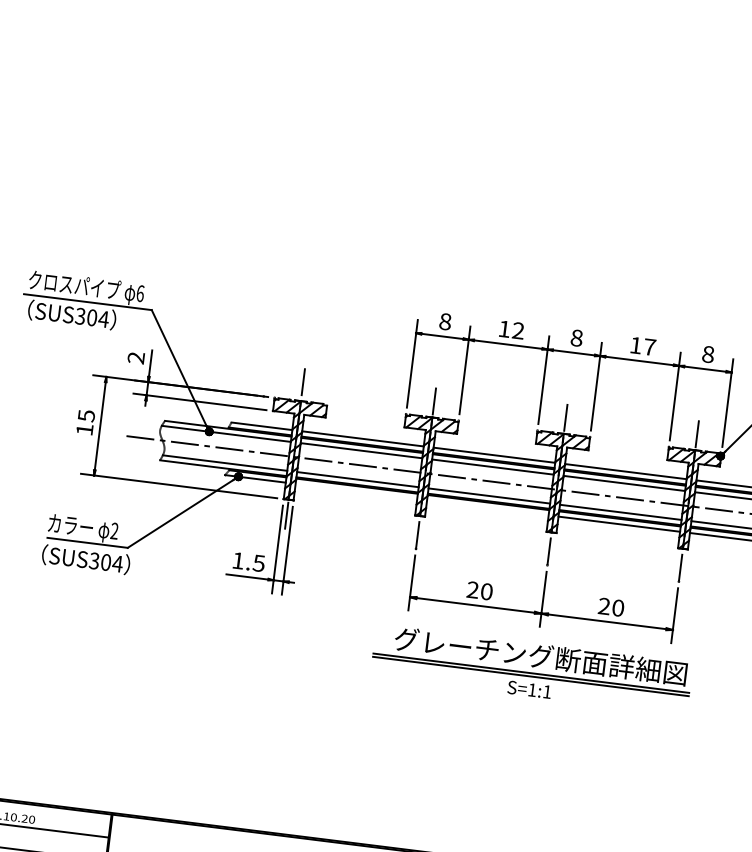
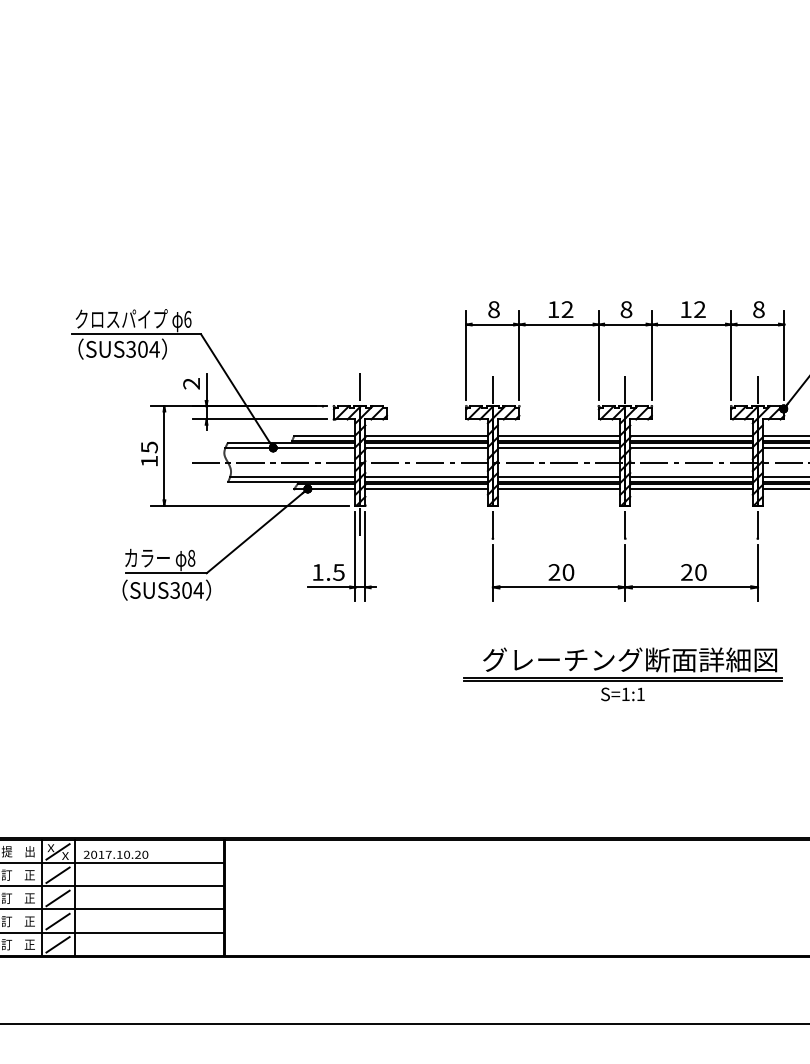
text: (649, 347) -> (699, 309), 17 -> 12
line: (356, 491) -> (426, 489), added
line: (487, 508) -> (558, 489), added
text: (114, 531) -> (191, 558), 2 -> 8
part: (531, 669) -> (622, 674), moved

